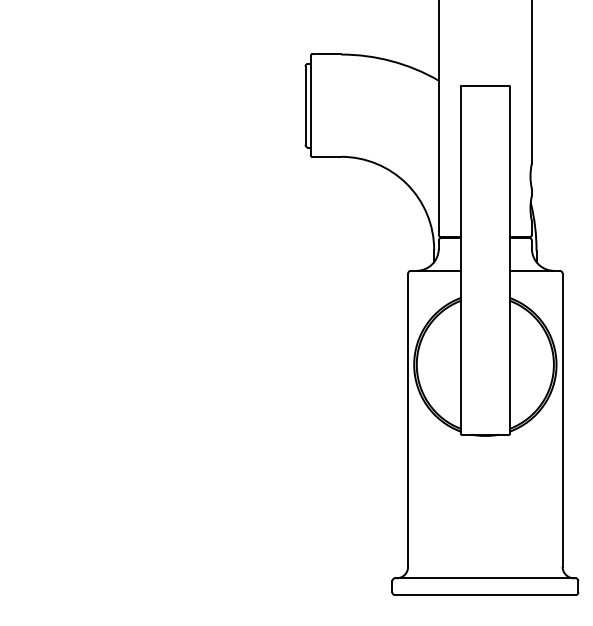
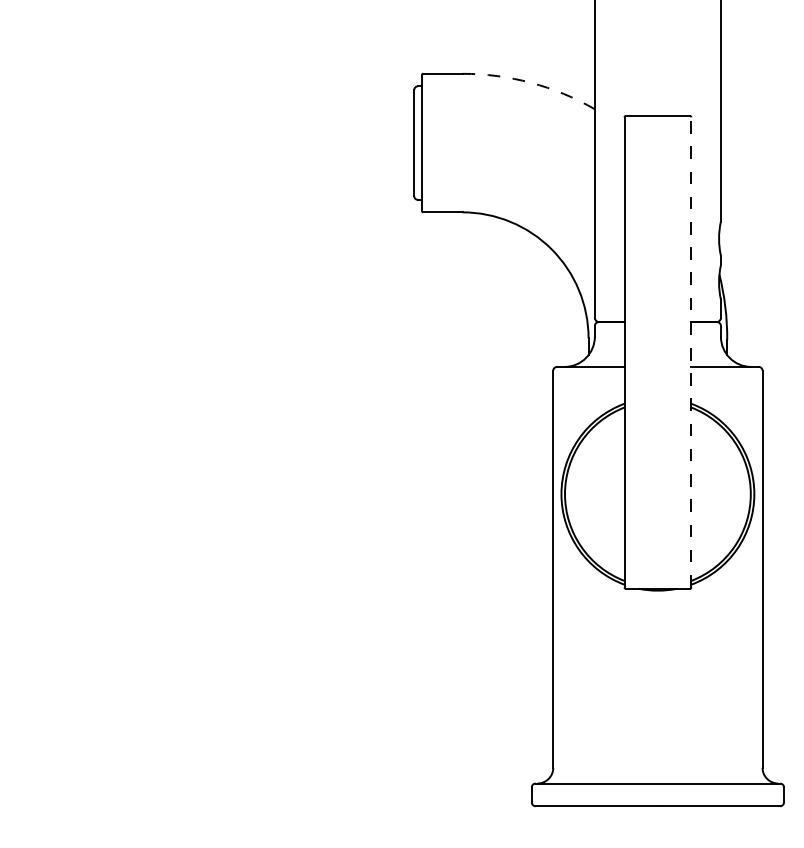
arc: (391, 61) -> (530, 83), solid -> dashed
line: (510, 260) -> (691, 352), solid -> dashed

